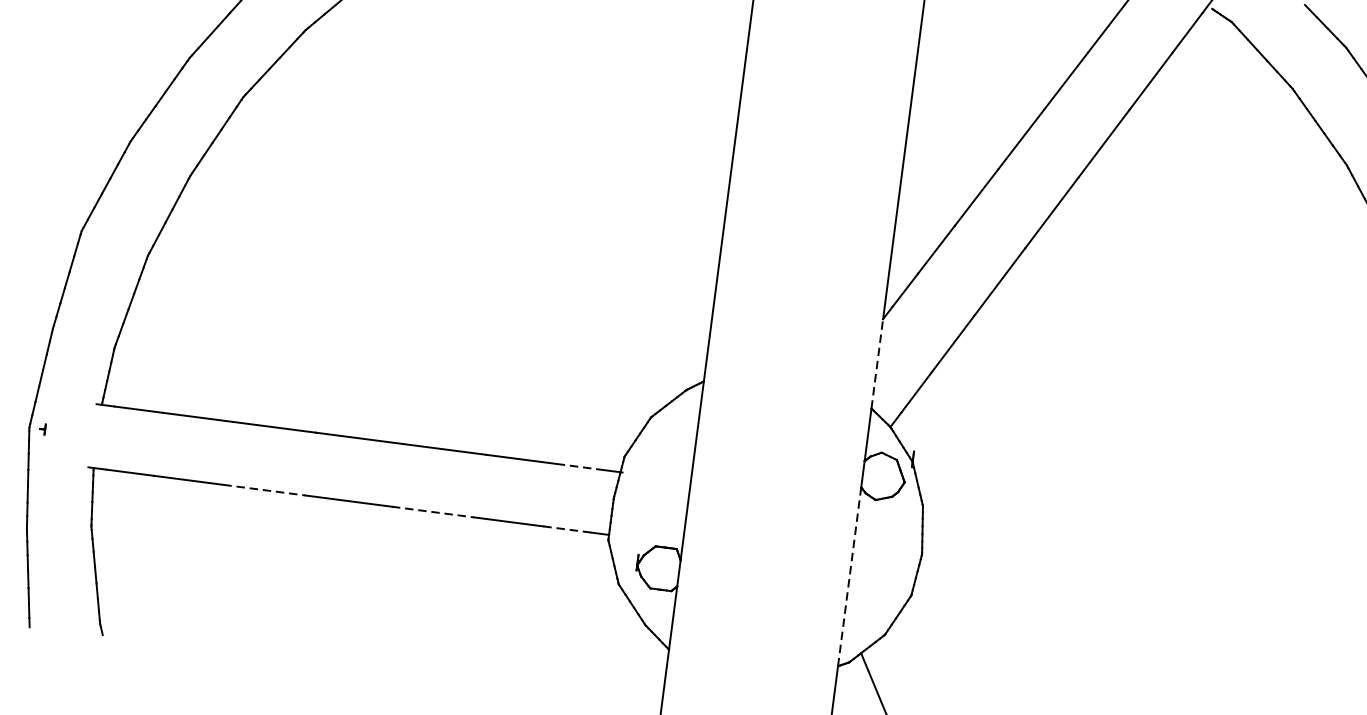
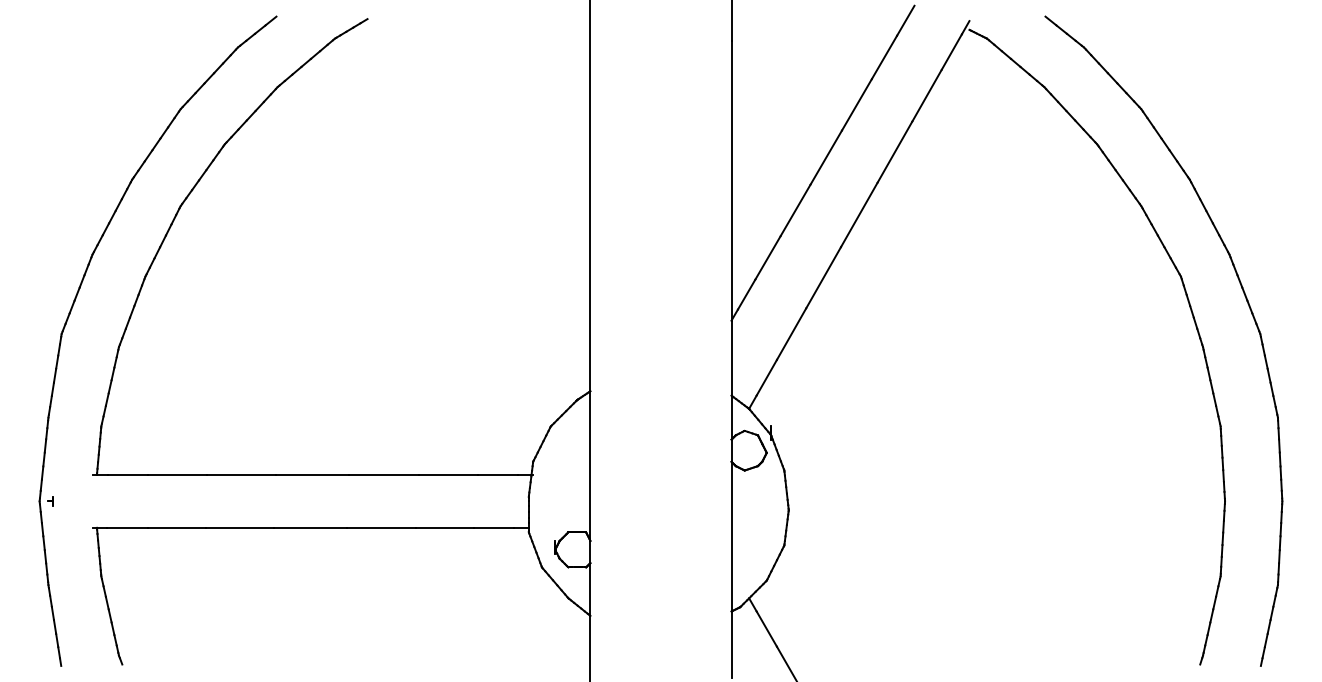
line: (877, 363) -> (731, 357), dashed -> solid
line: (579, 466) -> (497, 474), dashed -> solid
line: (265, 489) -> (240, 527), dashed -> solid
line: (433, 511) -> (381, 527), dashed -> solid
line: (568, 529) -> (494, 527), dashed -> solid
line: (849, 576) -> (731, 536), dashed -> solid

